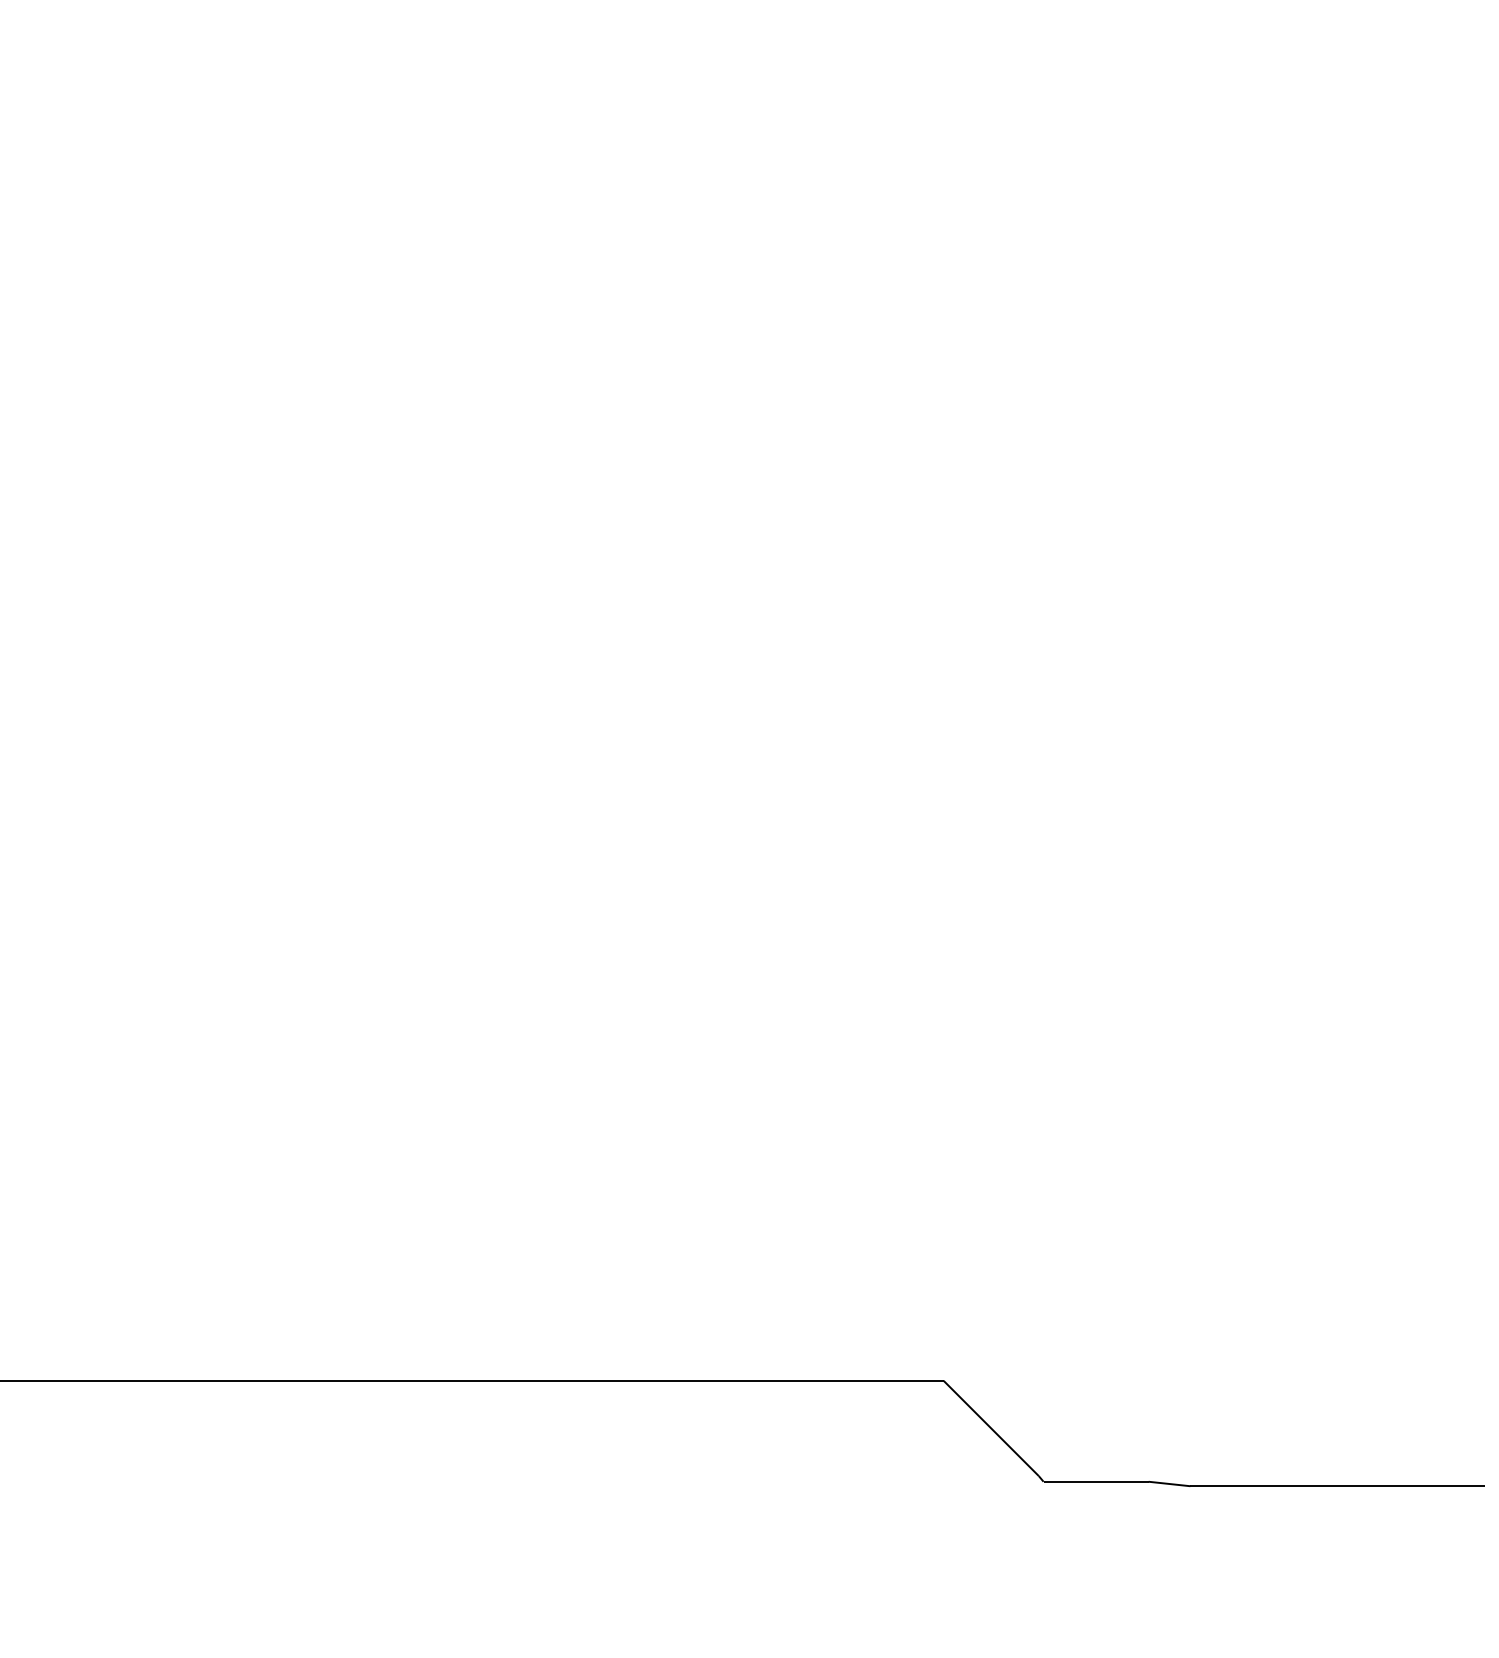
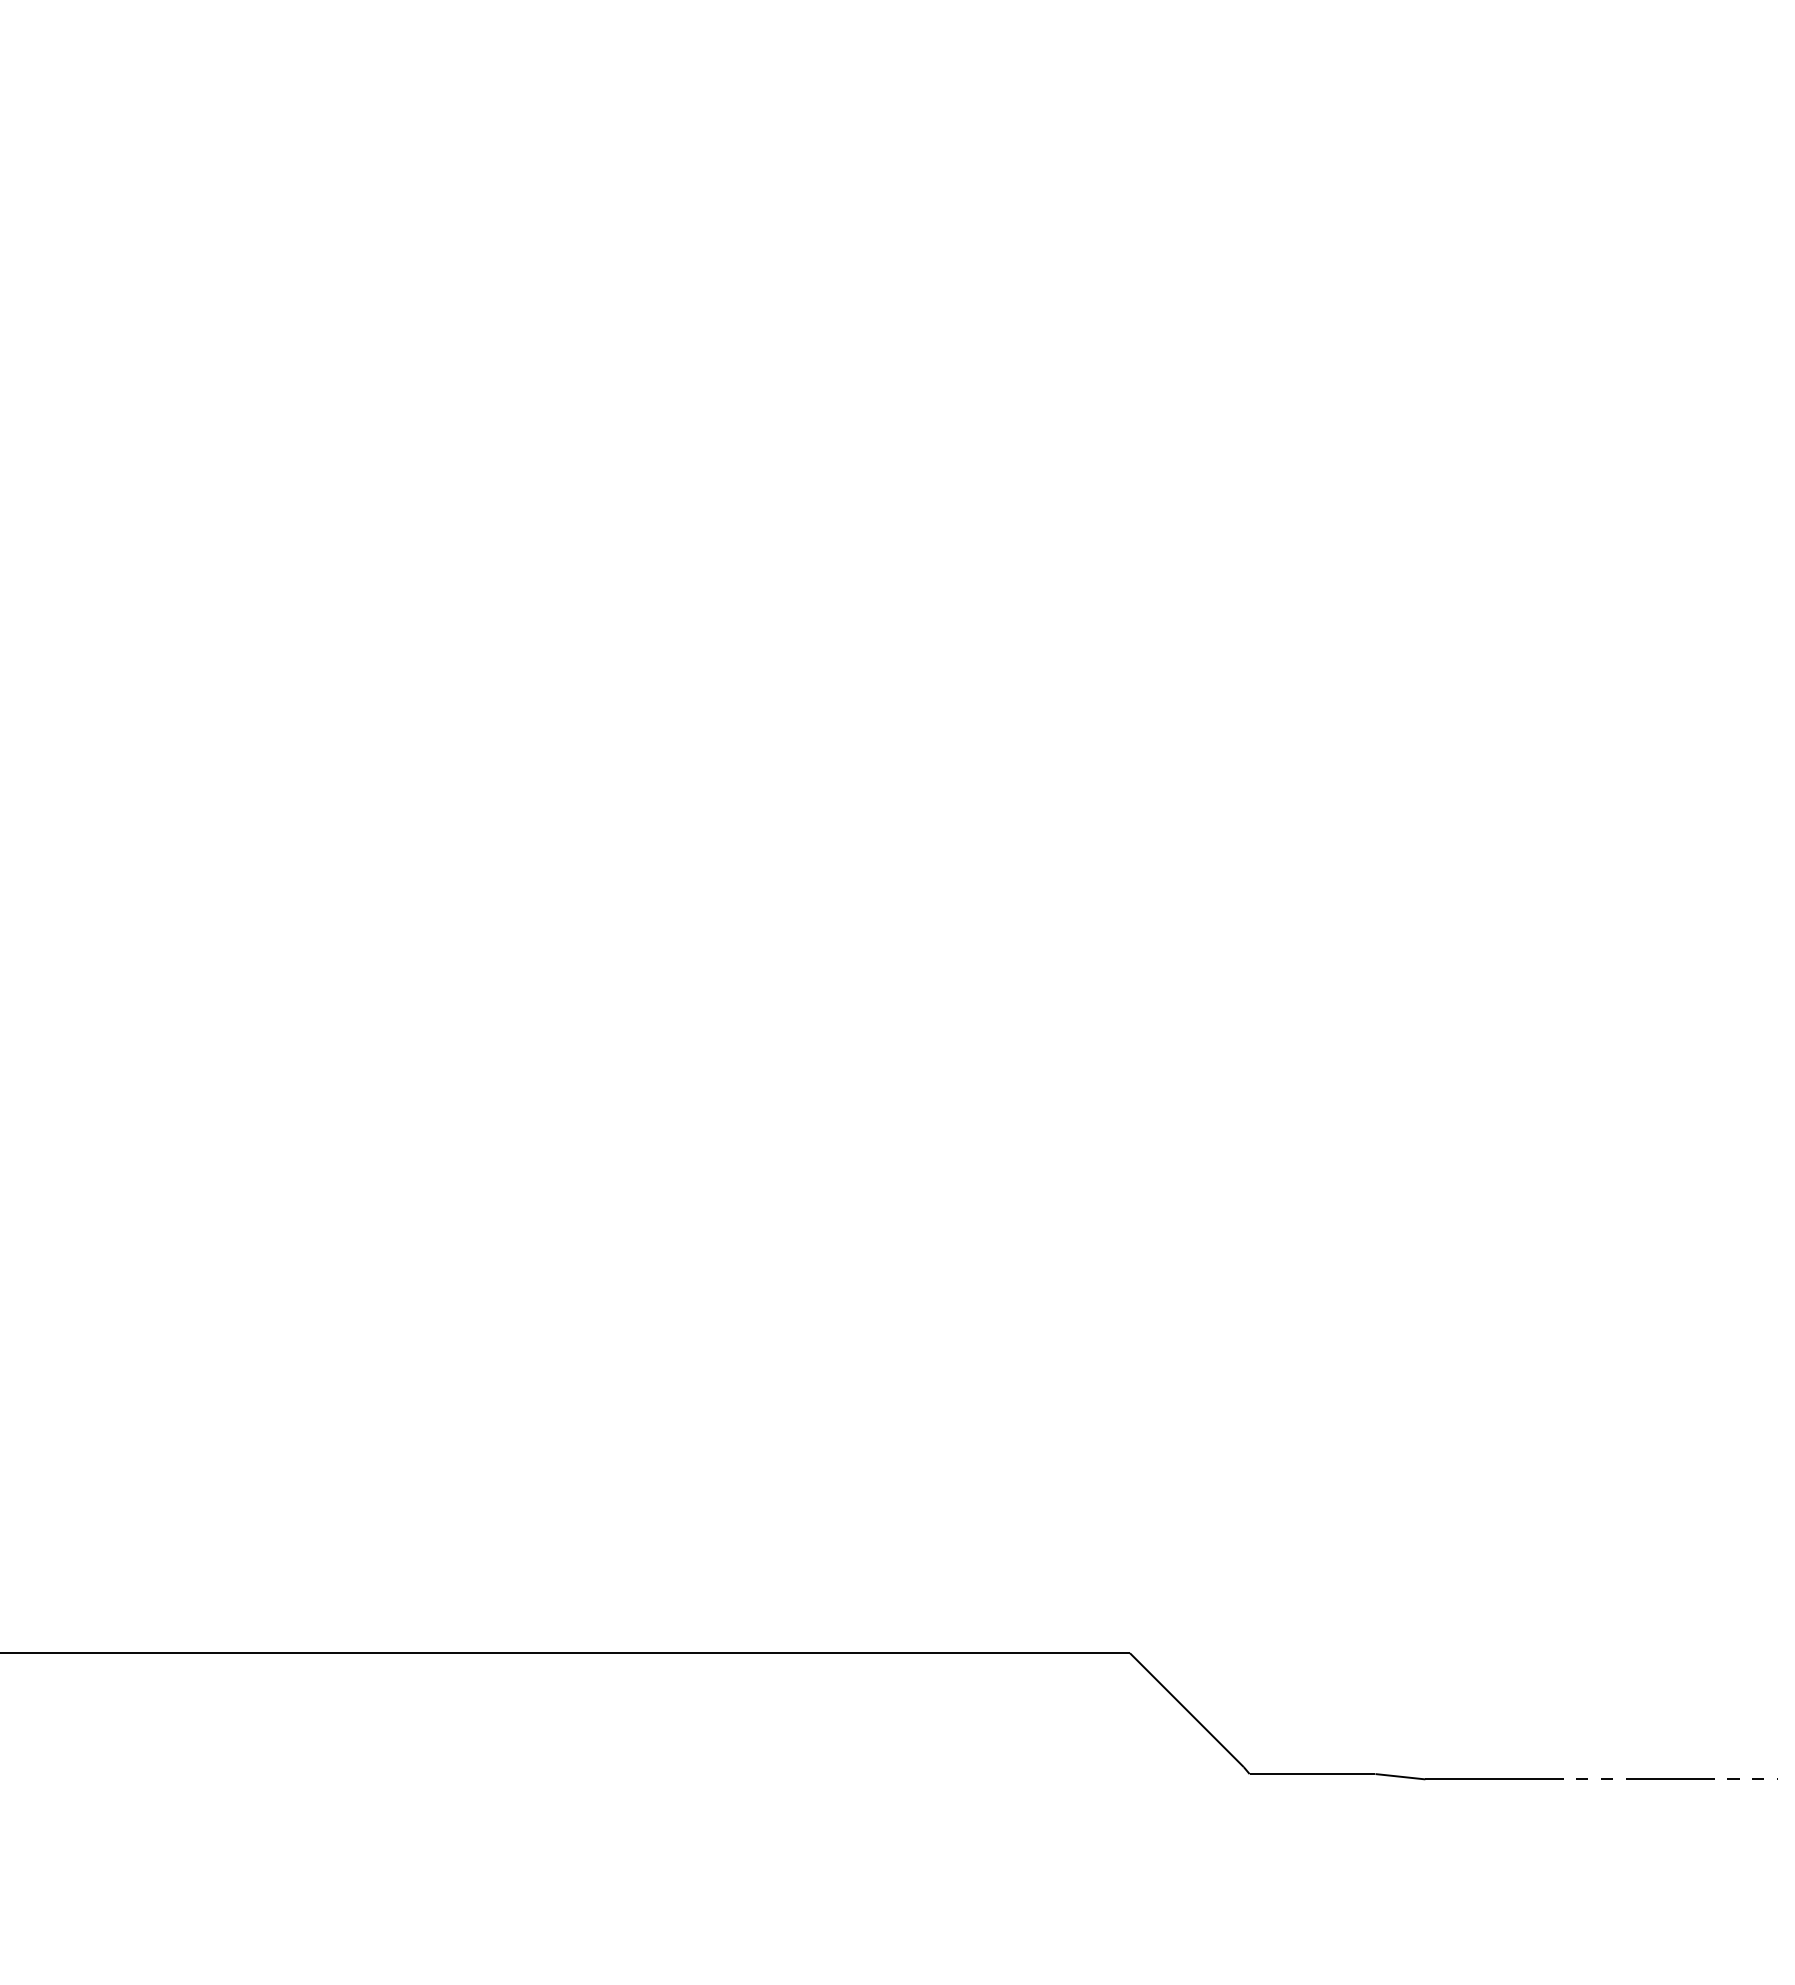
line: (1326, 1486) -> (1588, 1779), solid -> dashed
line: (1453, 1486) -> (1740, 1779), solid -> dashed

